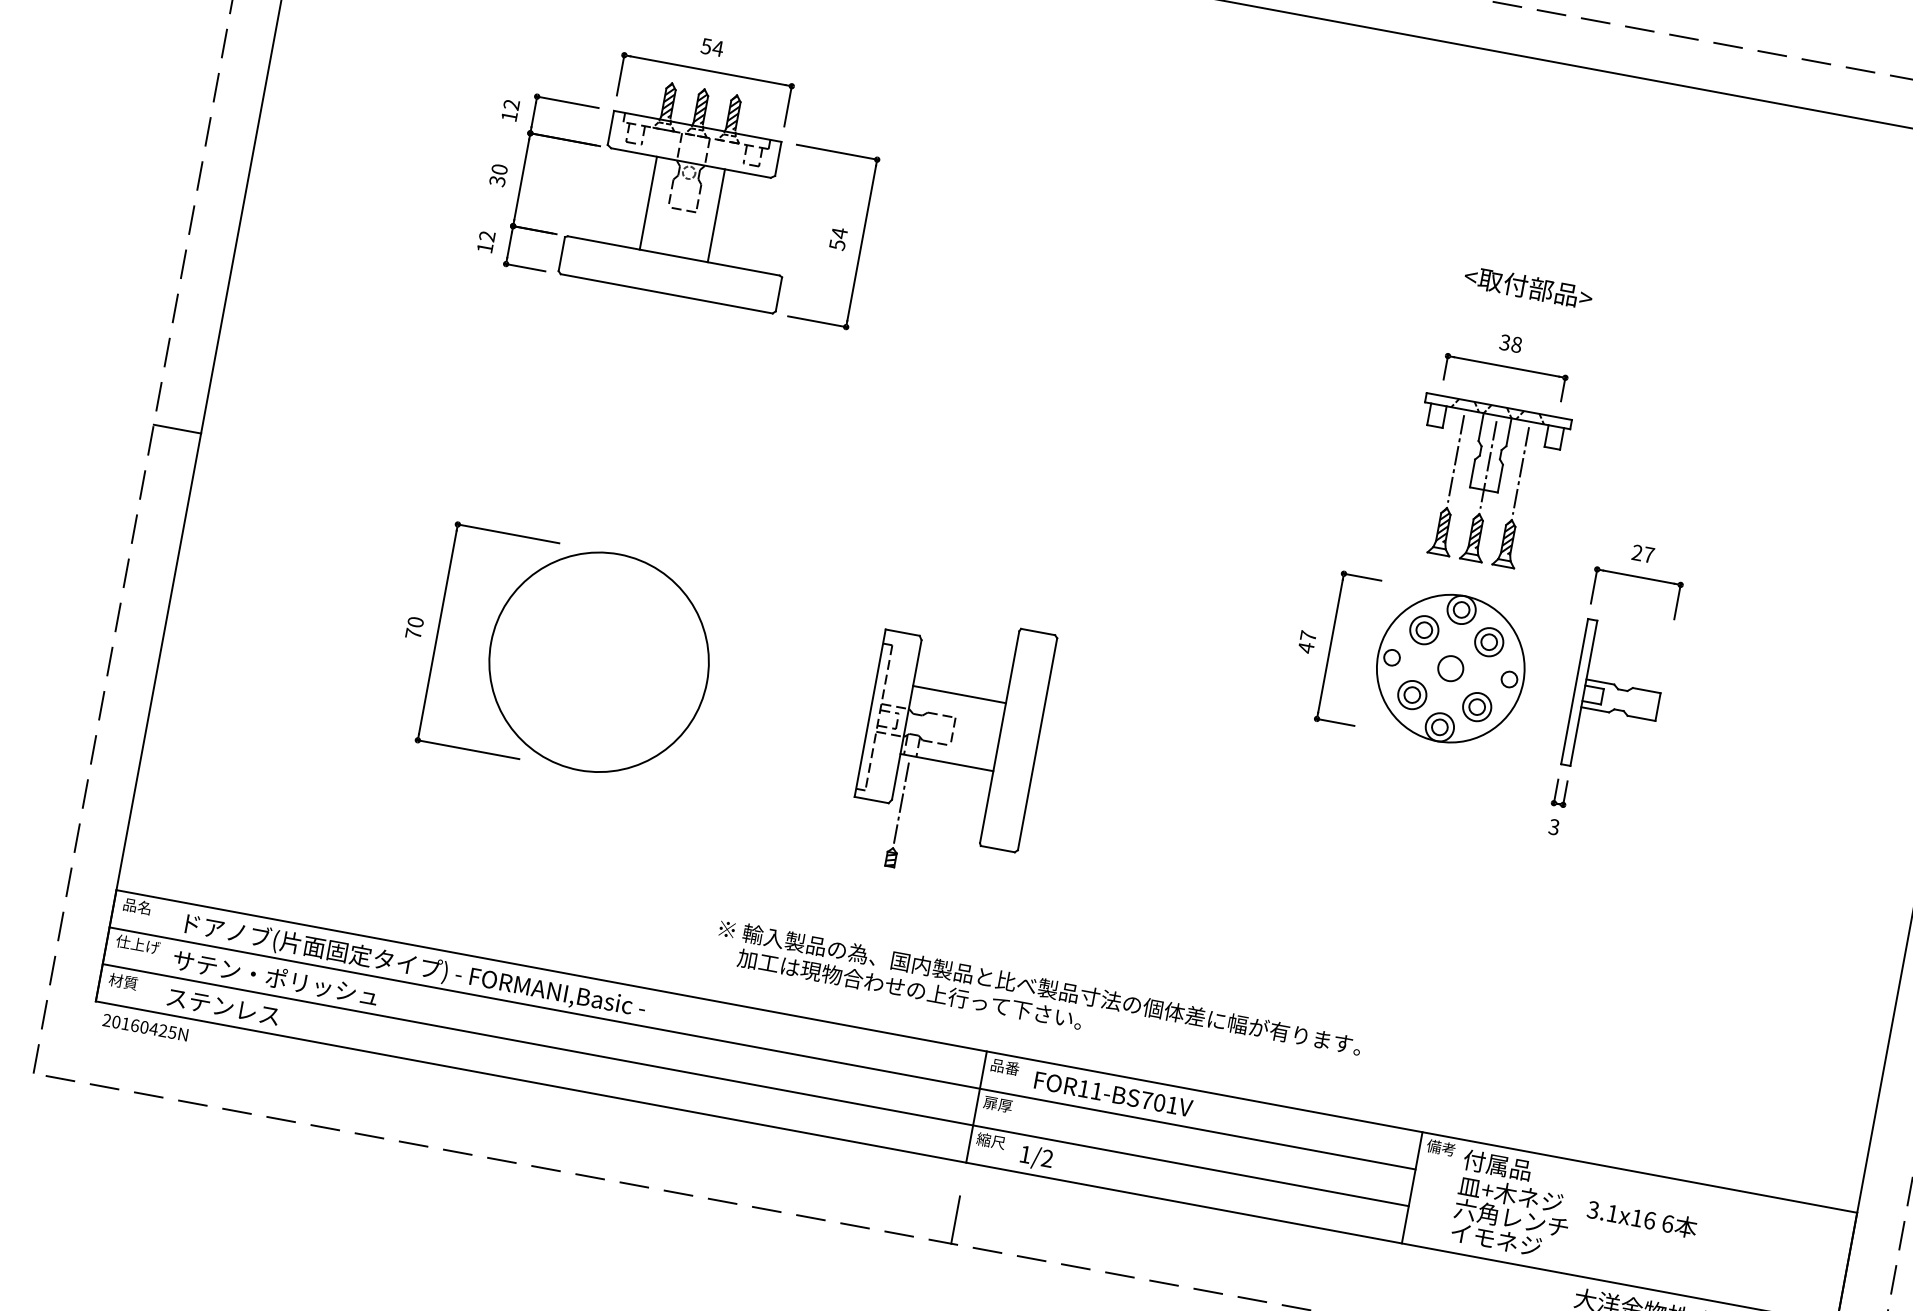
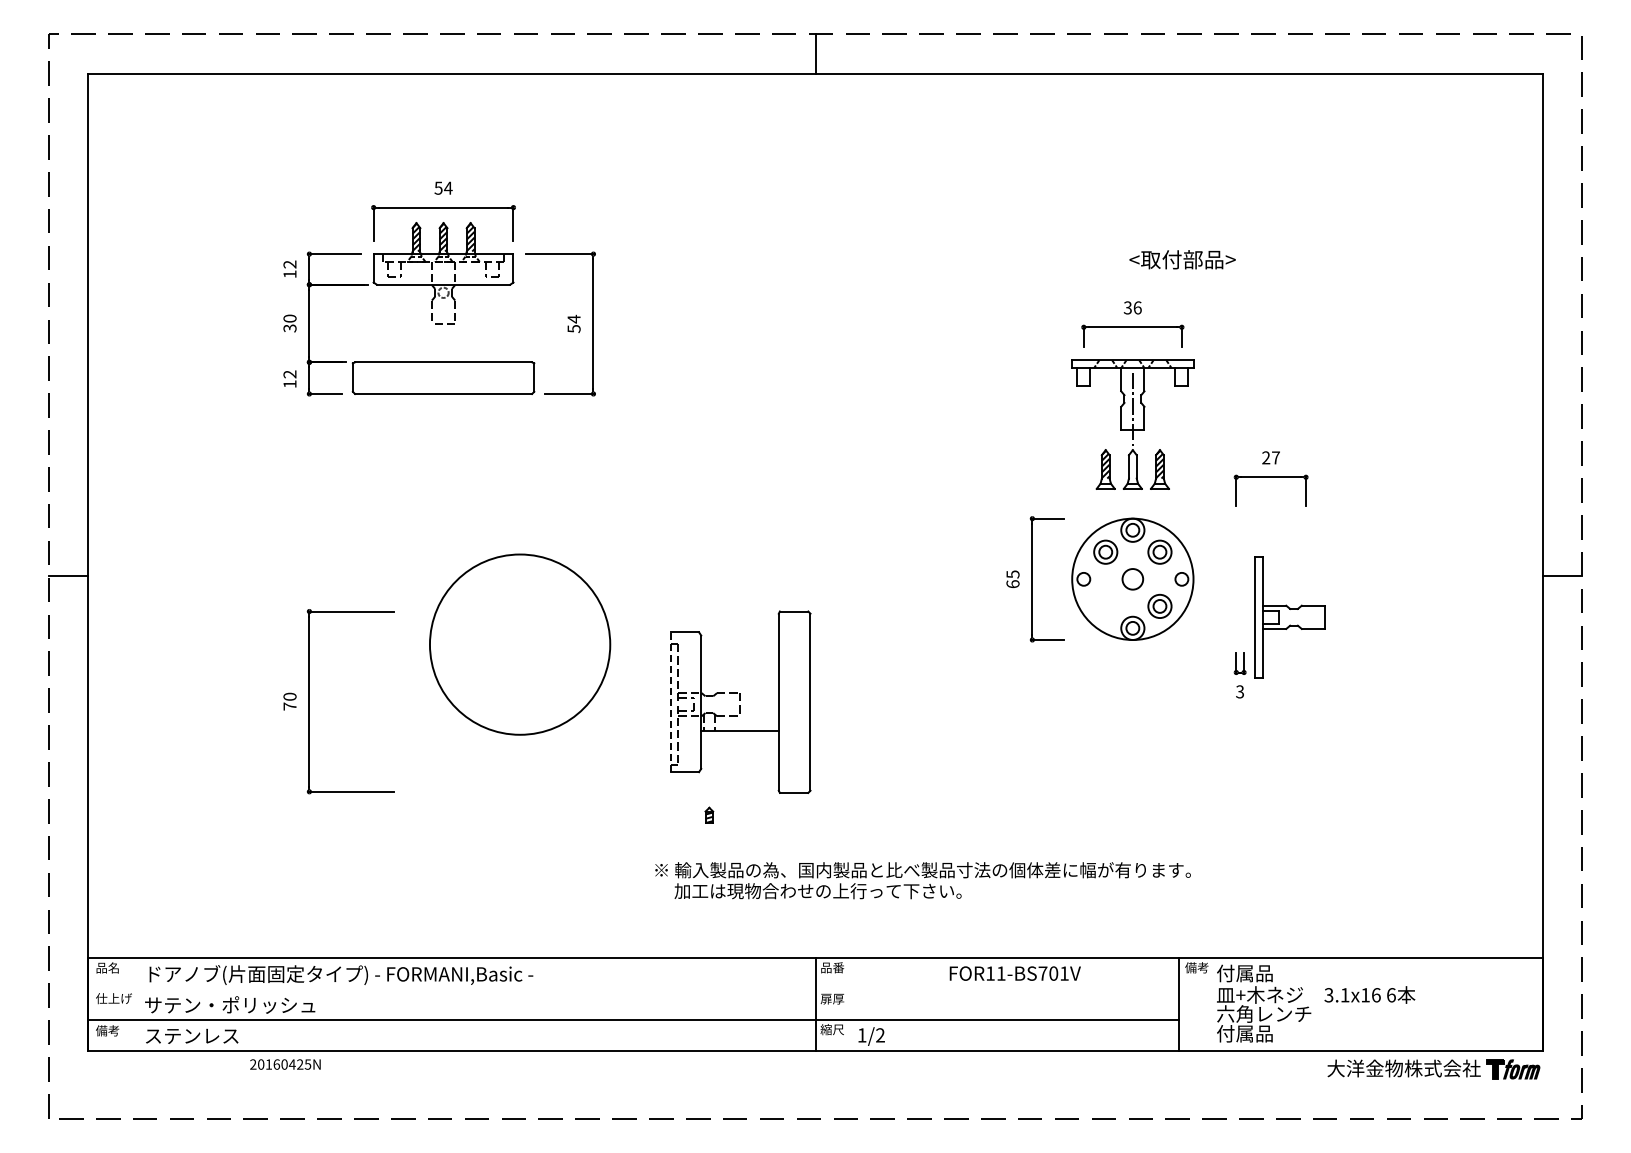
line: (648, 203) -> (415, 323), removed
line: (715, 215) -> (471, 323), removed
text: (1528, 287) -> (1182, 259), moved
text: (1516, 344) -> (1137, 307), 38 -> 36
line: (1455, 458) -> (1105, 408), removed
line: (1520, 470) -> (1159, 408), removed
hatch: (1475, 531) -> (1132, 464), removed
text: (1306, 642) -> (1012, 579), 47 -> 65
part: (599, 662) -> (520, 644), moved
part: (1412, 693) -> (1105, 605), removed
line: (958, 694) -> (739, 673), removed
part: (1615, 699) -> (1289, 617), moved
line: (869, 713) -> (670, 702), solid -> dashed
line: (901, 802) -> (709, 769), removed
text: (123, 981) -> (107, 1030), 材質 -> 備考
text: (1037, 999) -> (922, 880), moved
text: (145, 1027) -> (285, 1064), moved
line: (761, 1048) -> (633, 989), removed
text: (1112, 1094) -> (1014, 973), moved
line: (955, 1219) -> (815, 1098), removed
text: (1495, 1239) -> (1254, 1033), イモネジ -> 付属品

